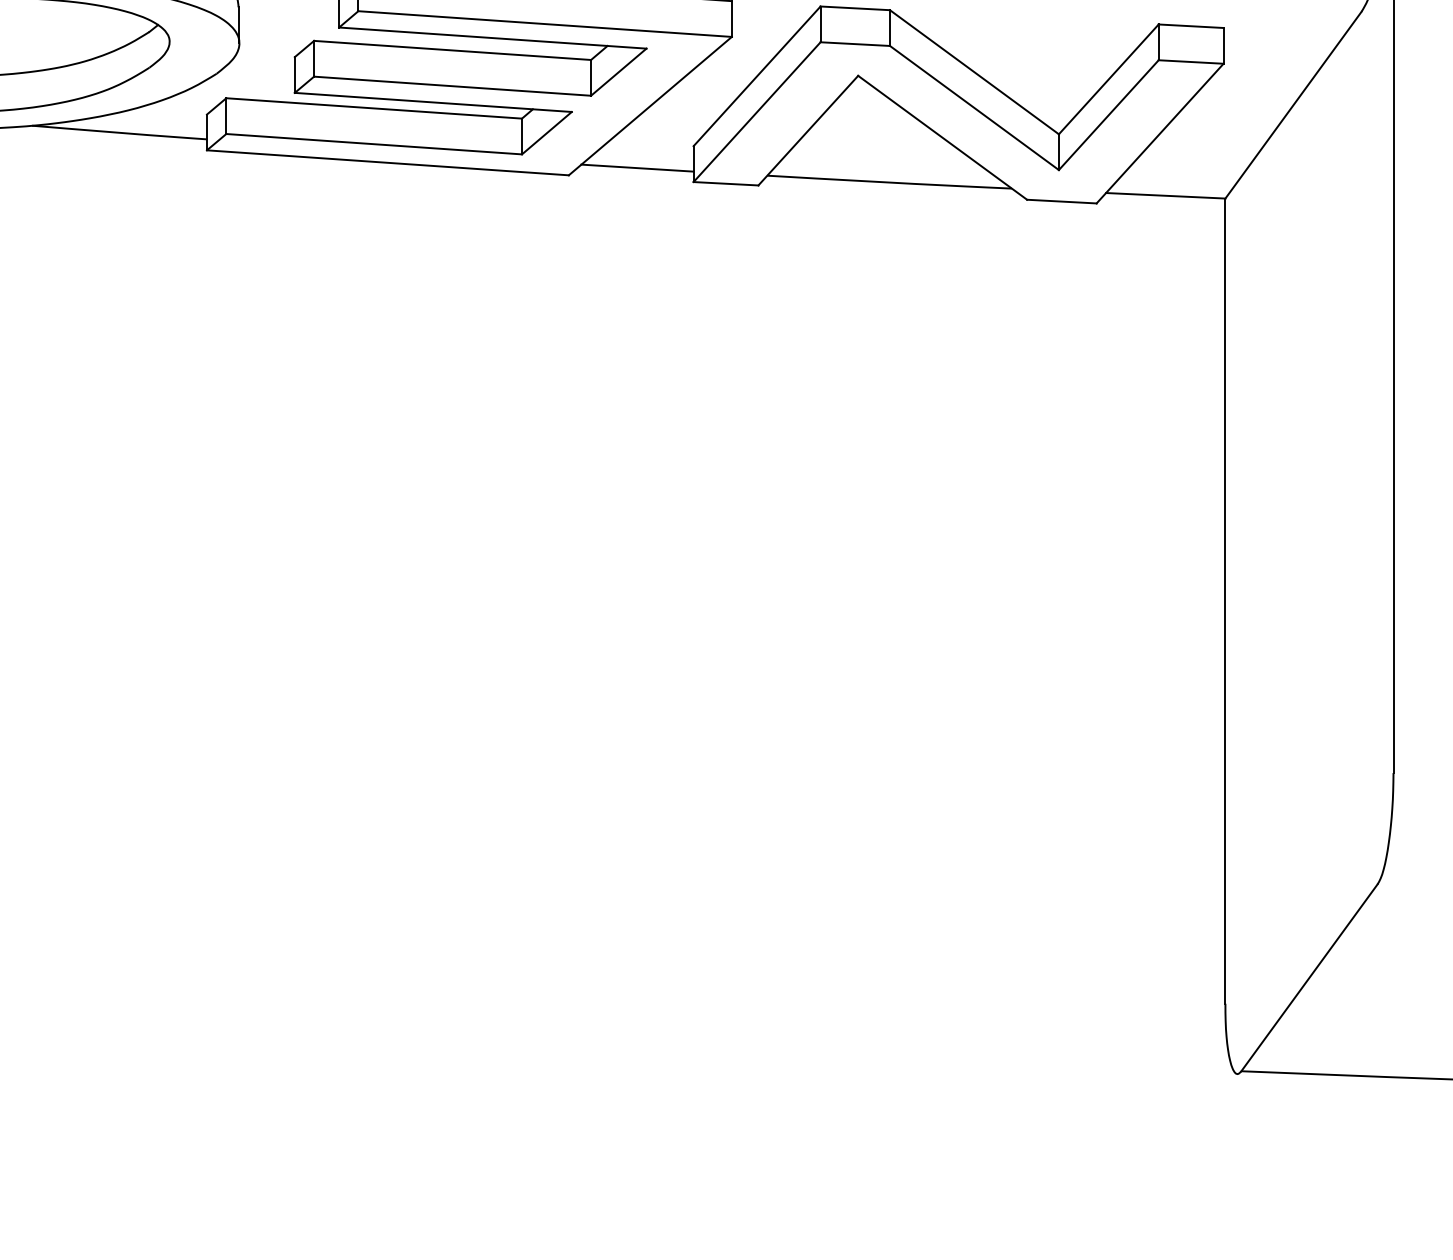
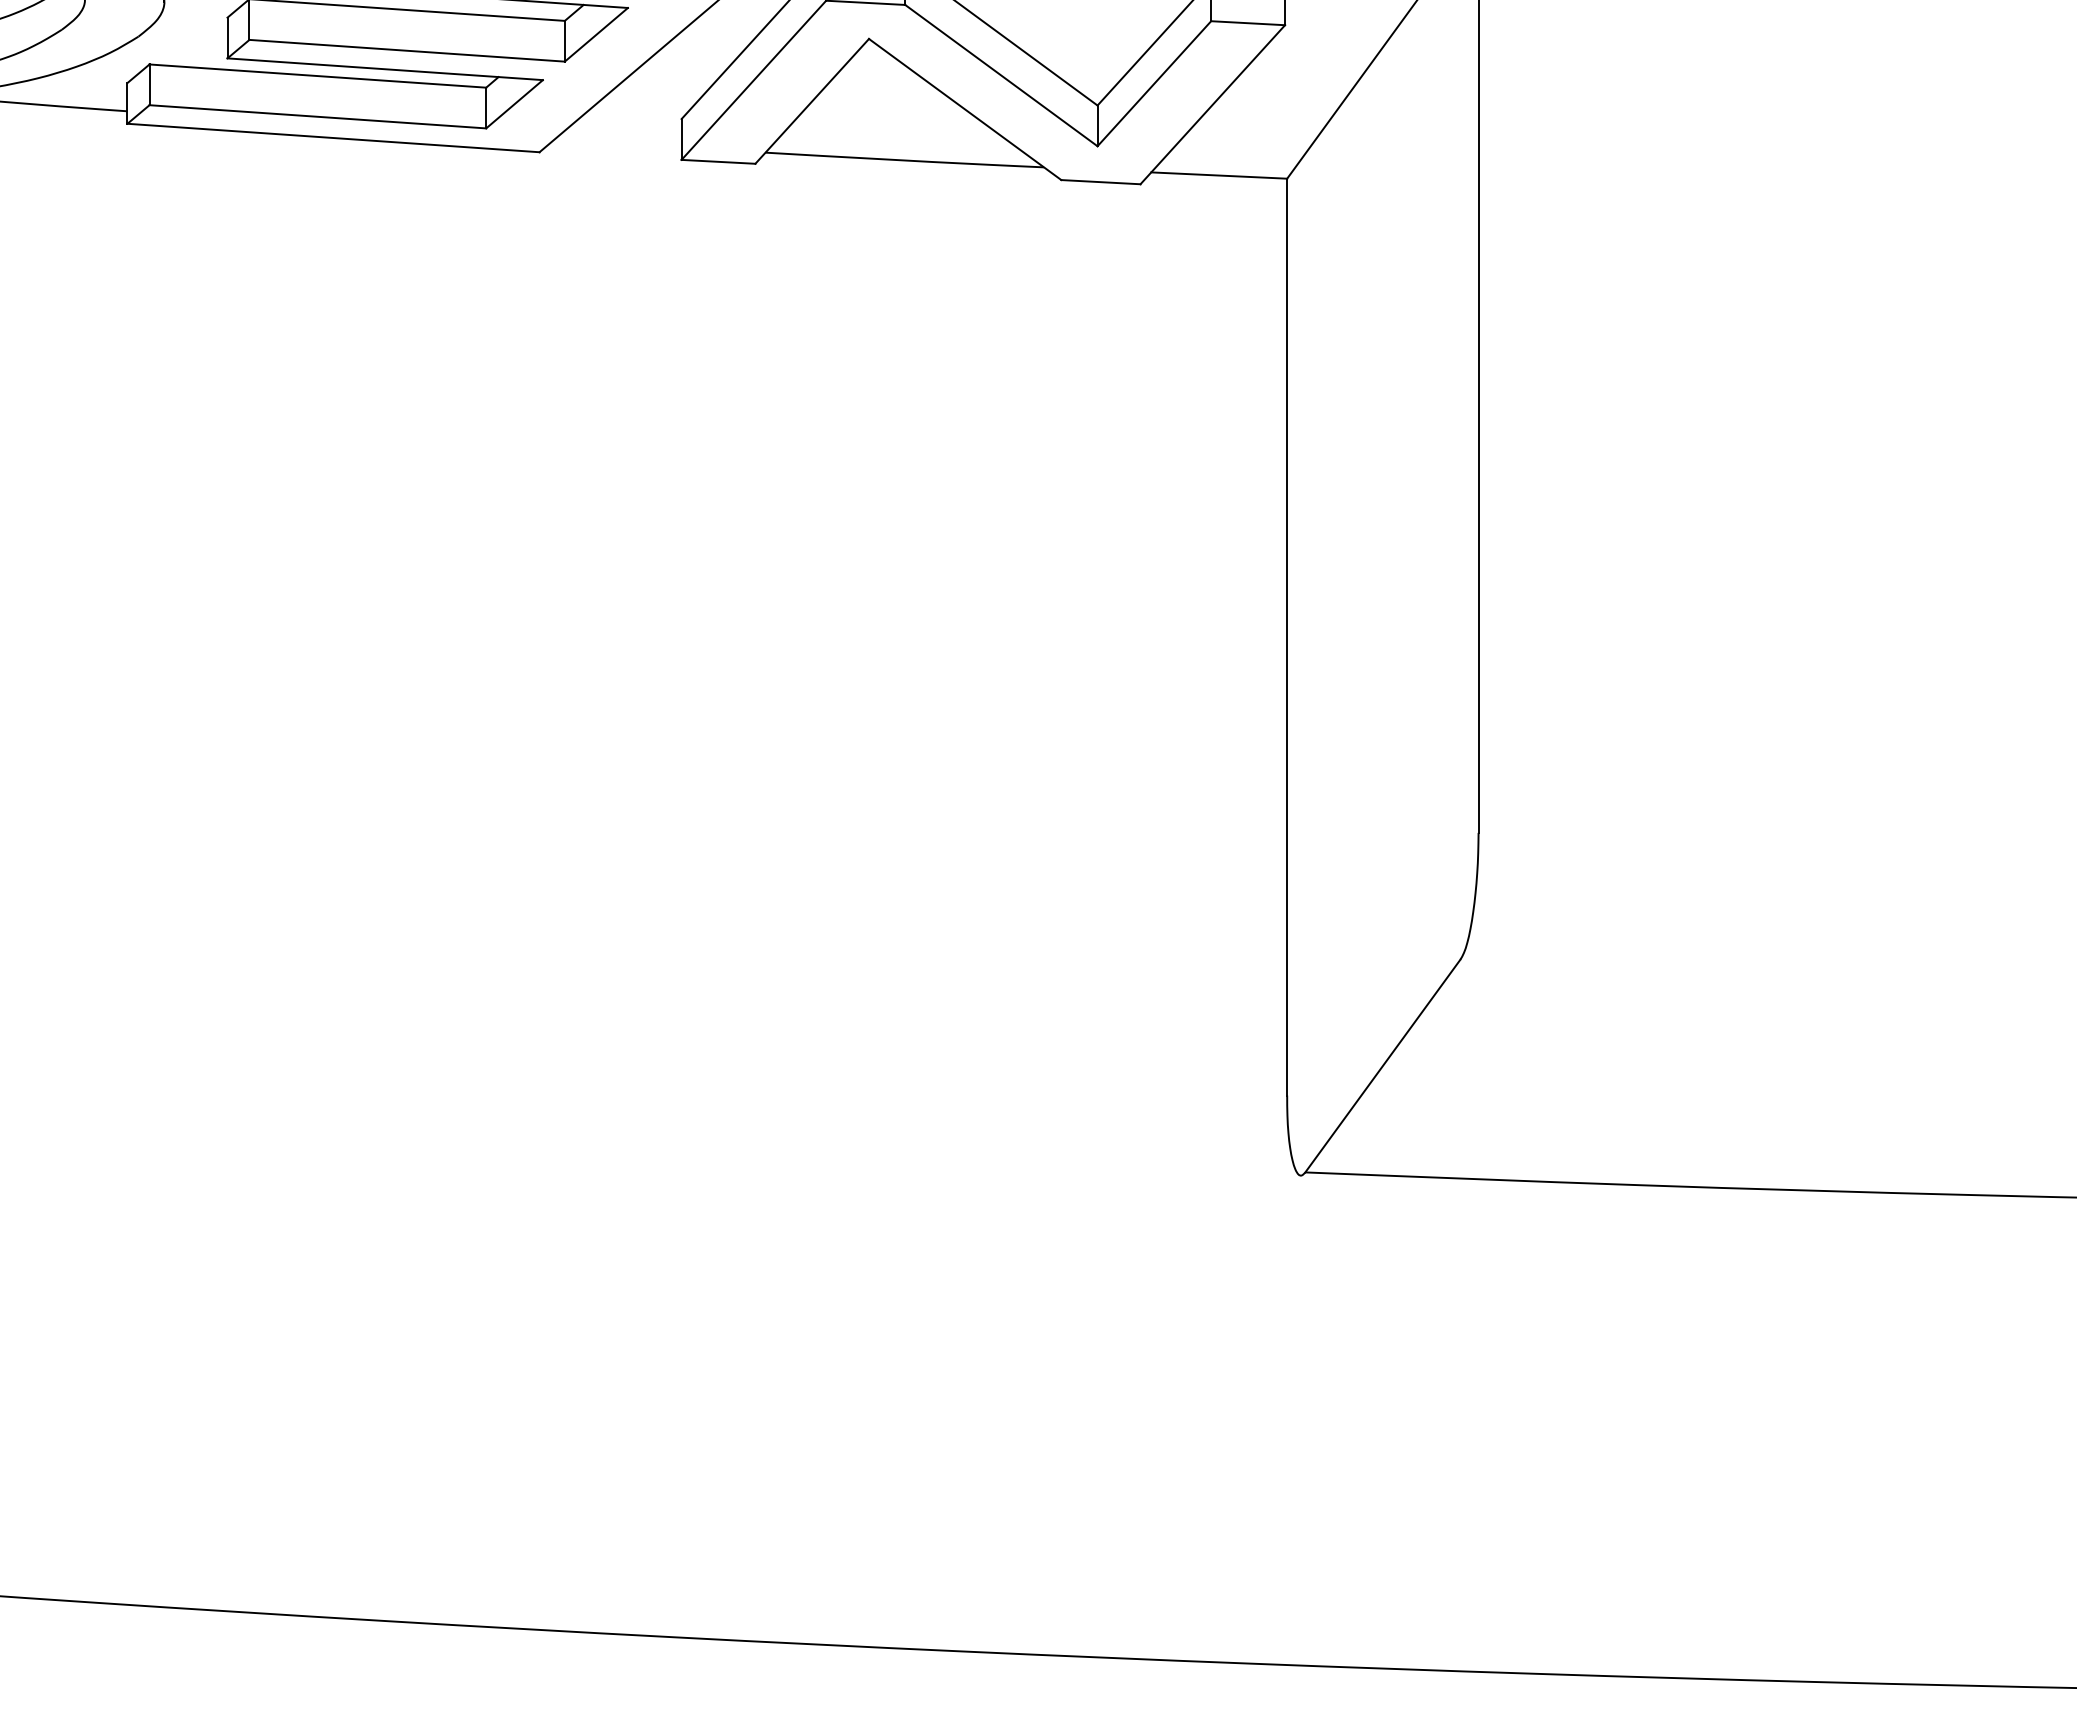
line: (637, 168) -> (617, 144), removed

